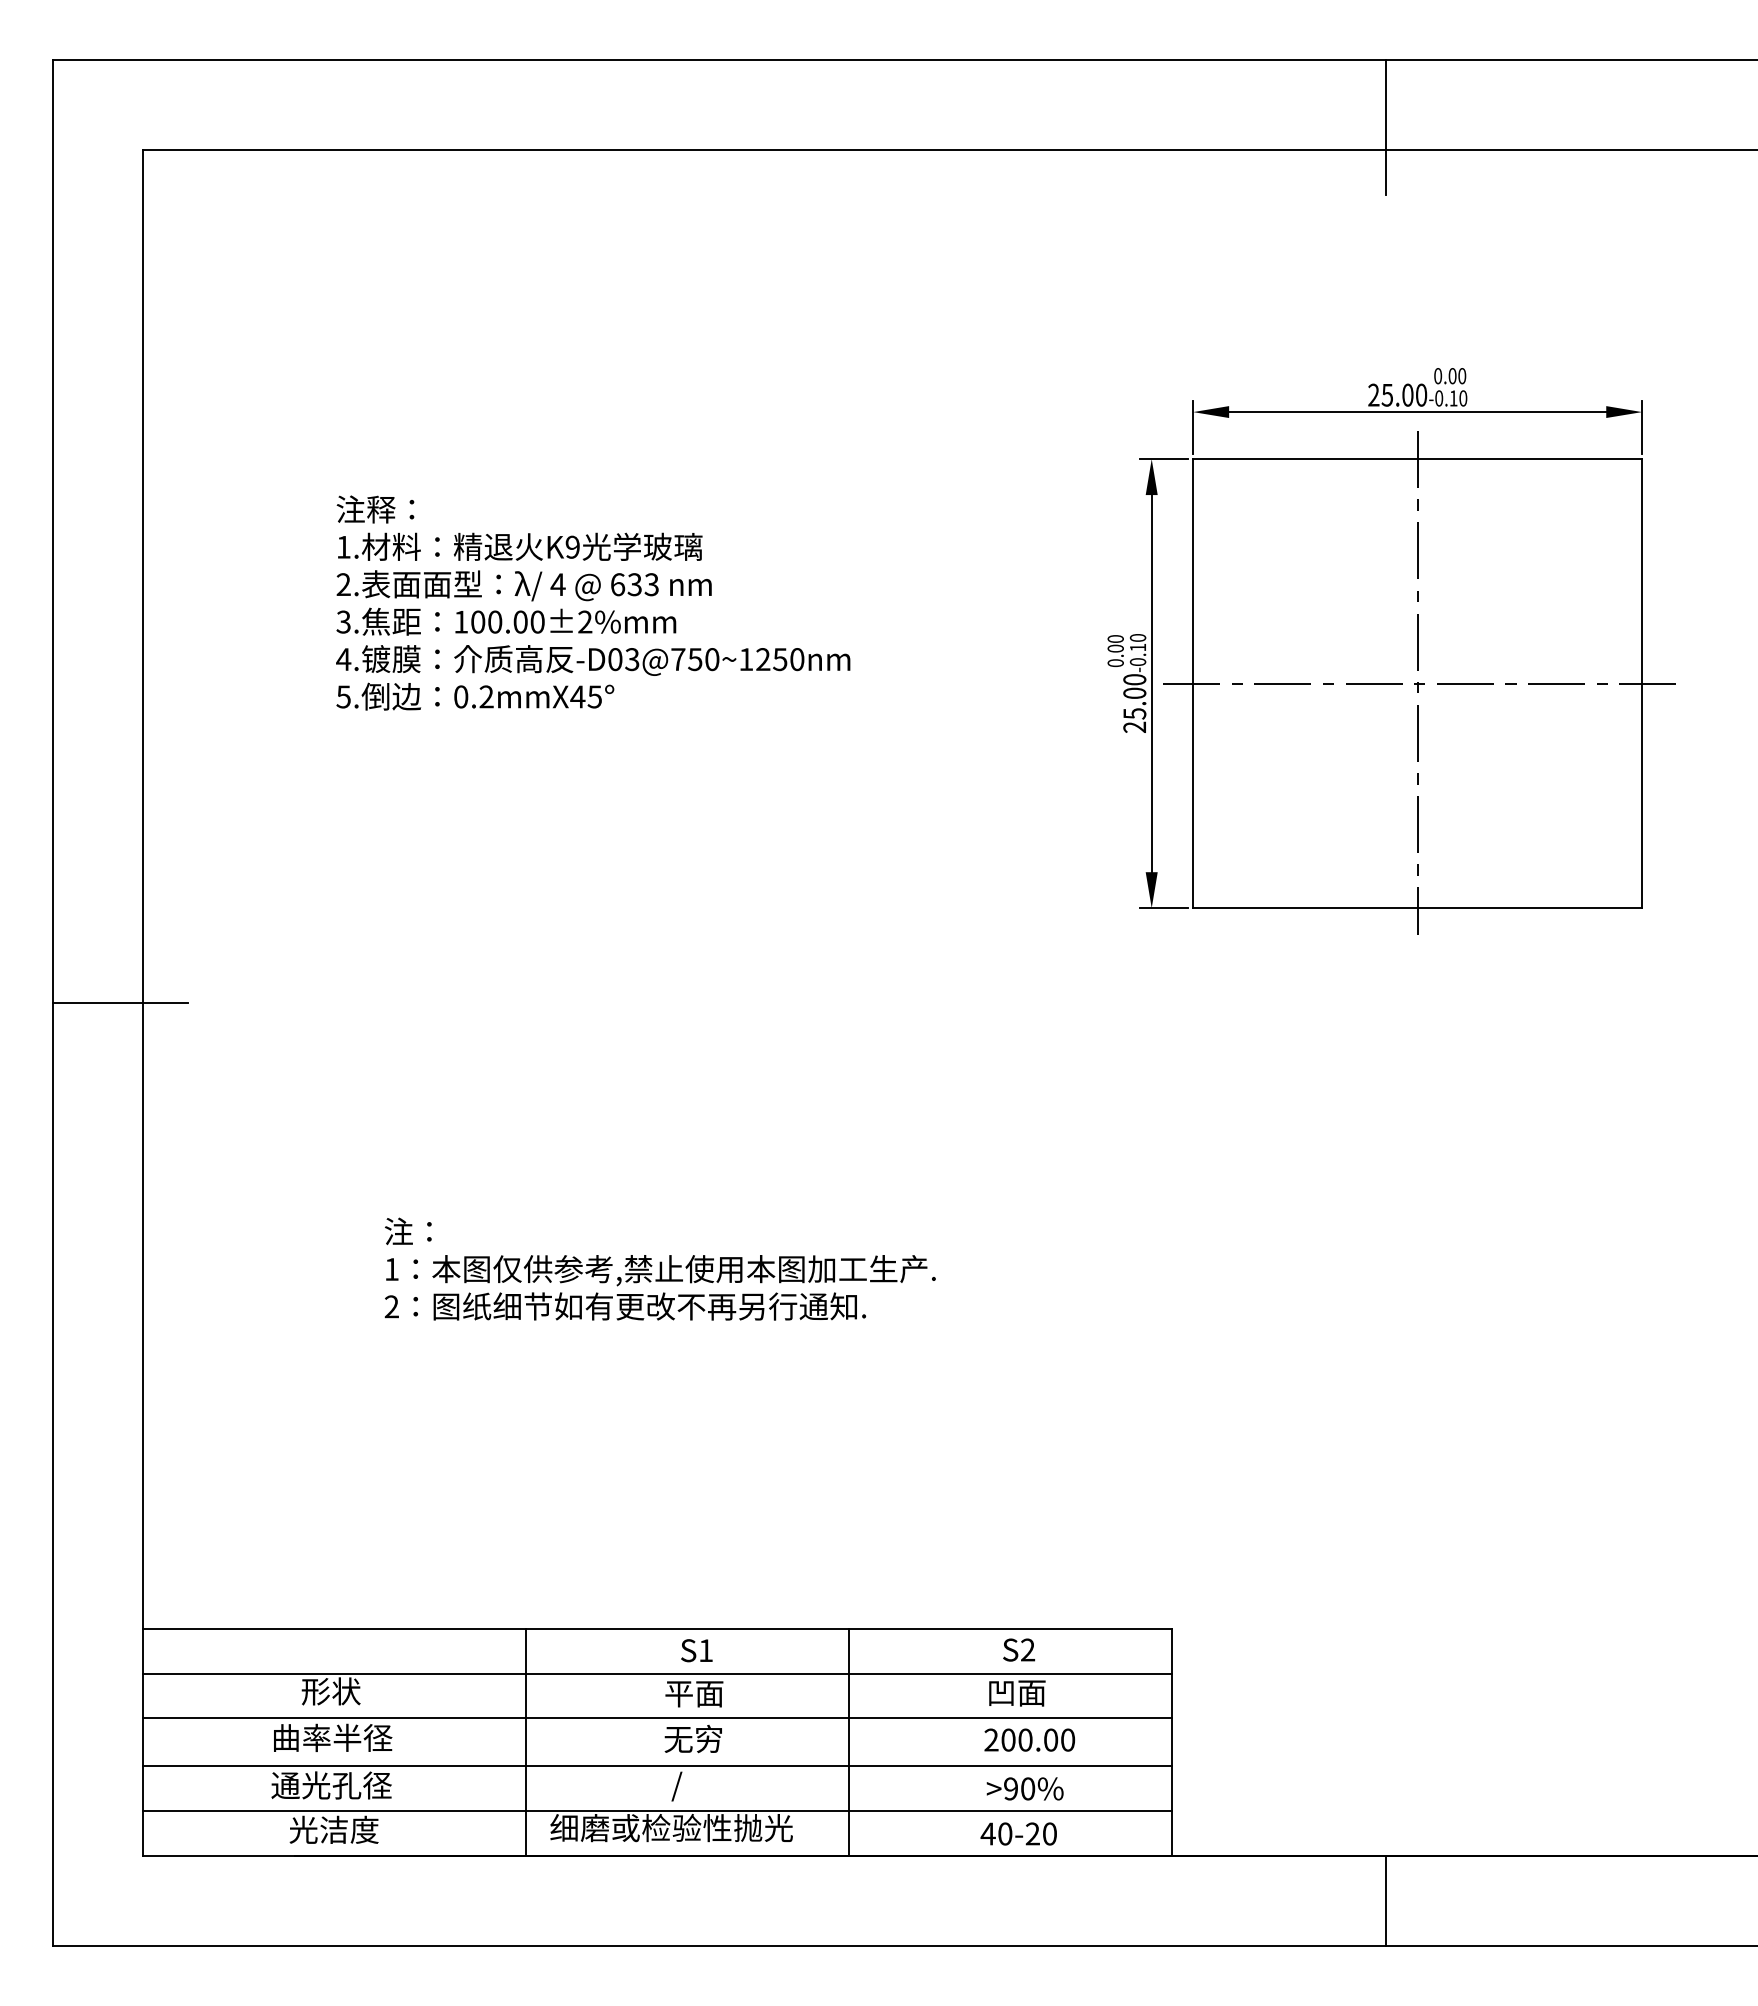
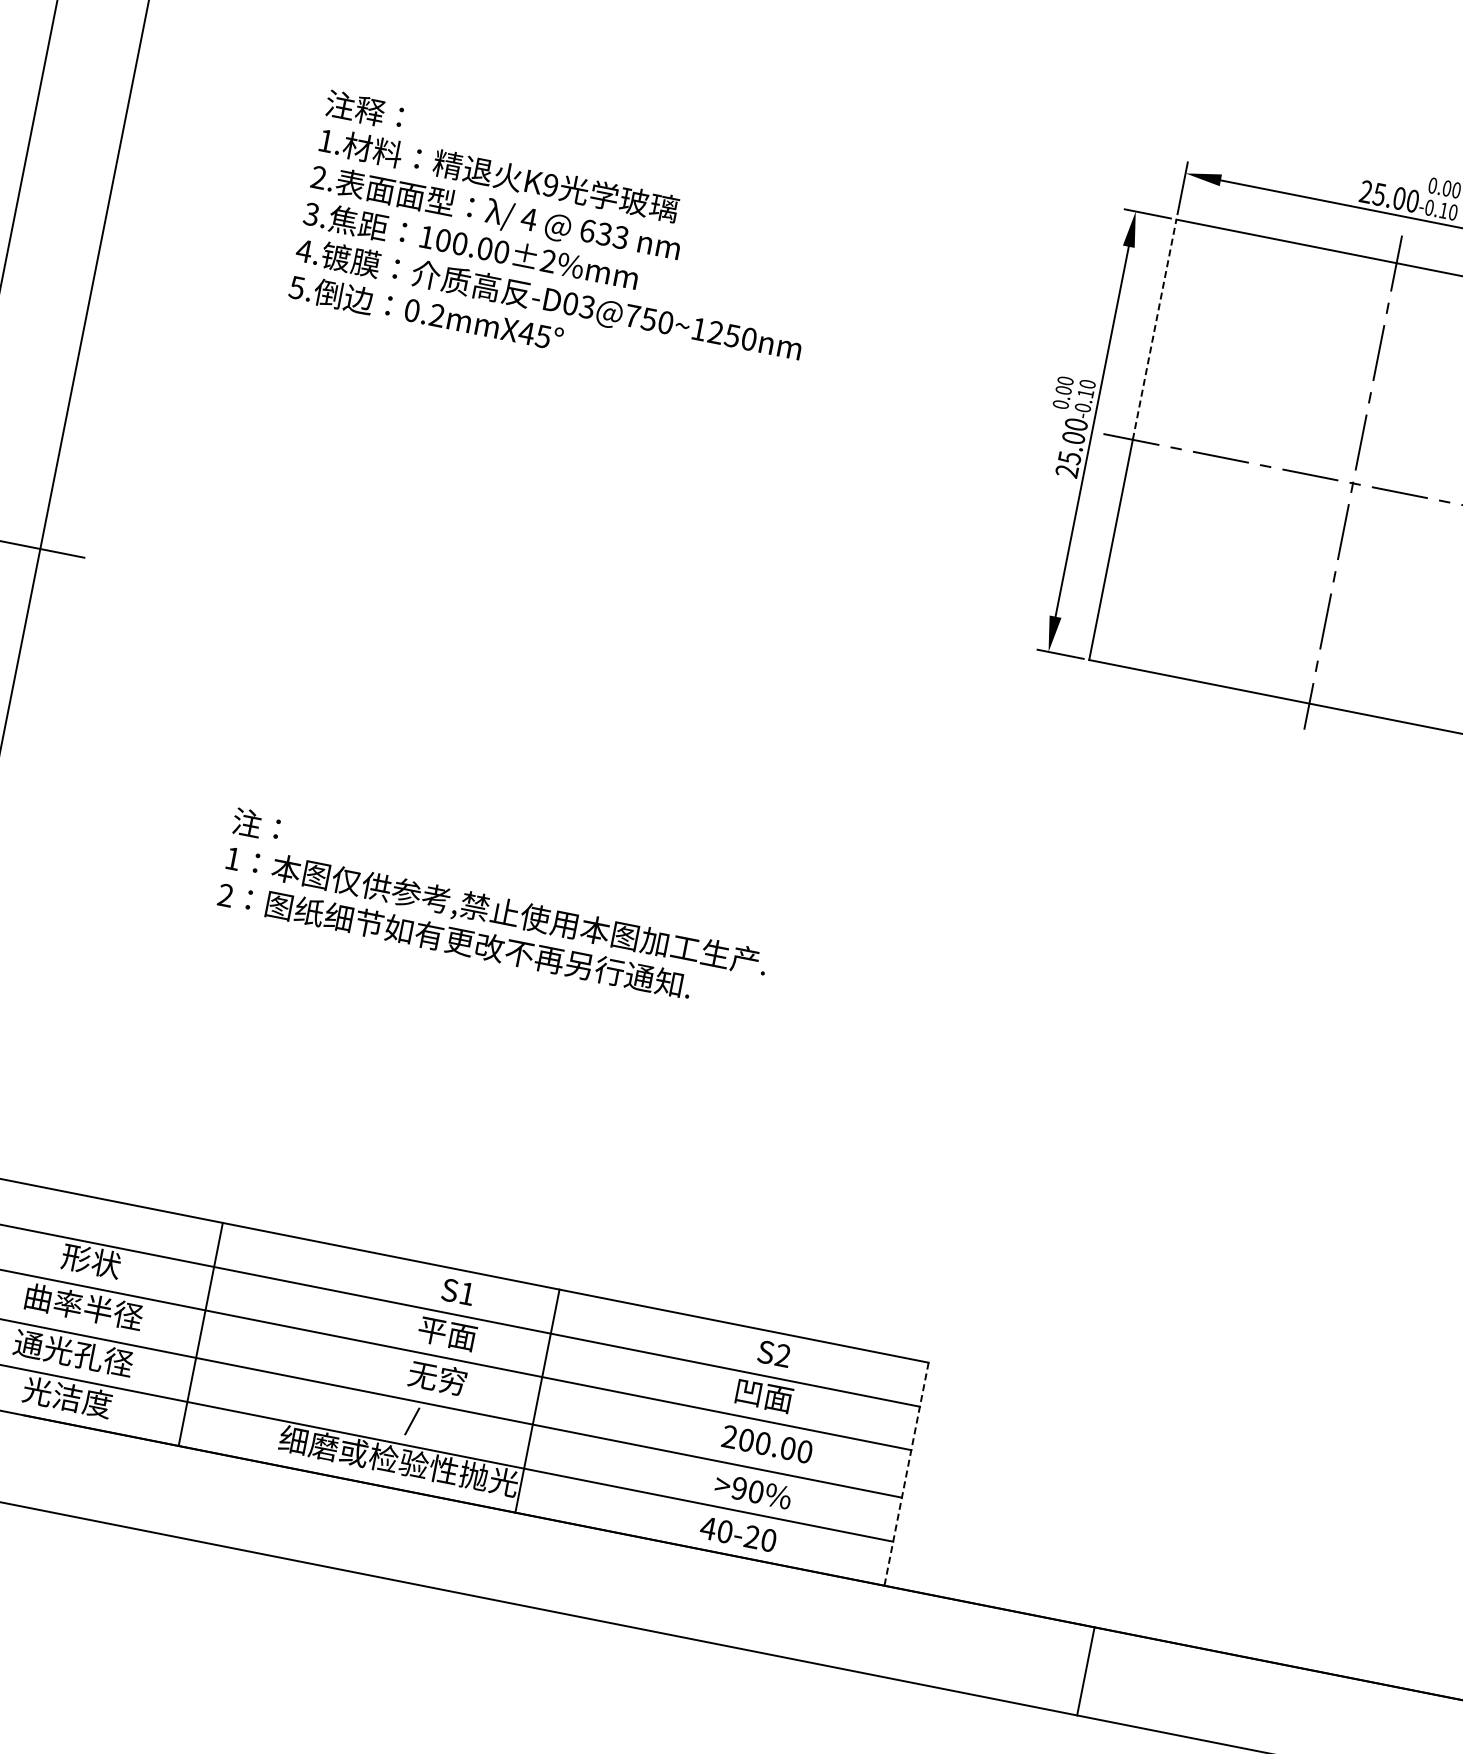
line: (1193, 570) -> (1155, 328), solid -> dashed
line: (525, 1742) -> (200, 1334), moved
line: (848, 1742) -> (537, 1401), moved
line: (1172, 1742) -> (906, 1474), solid -> dashed

